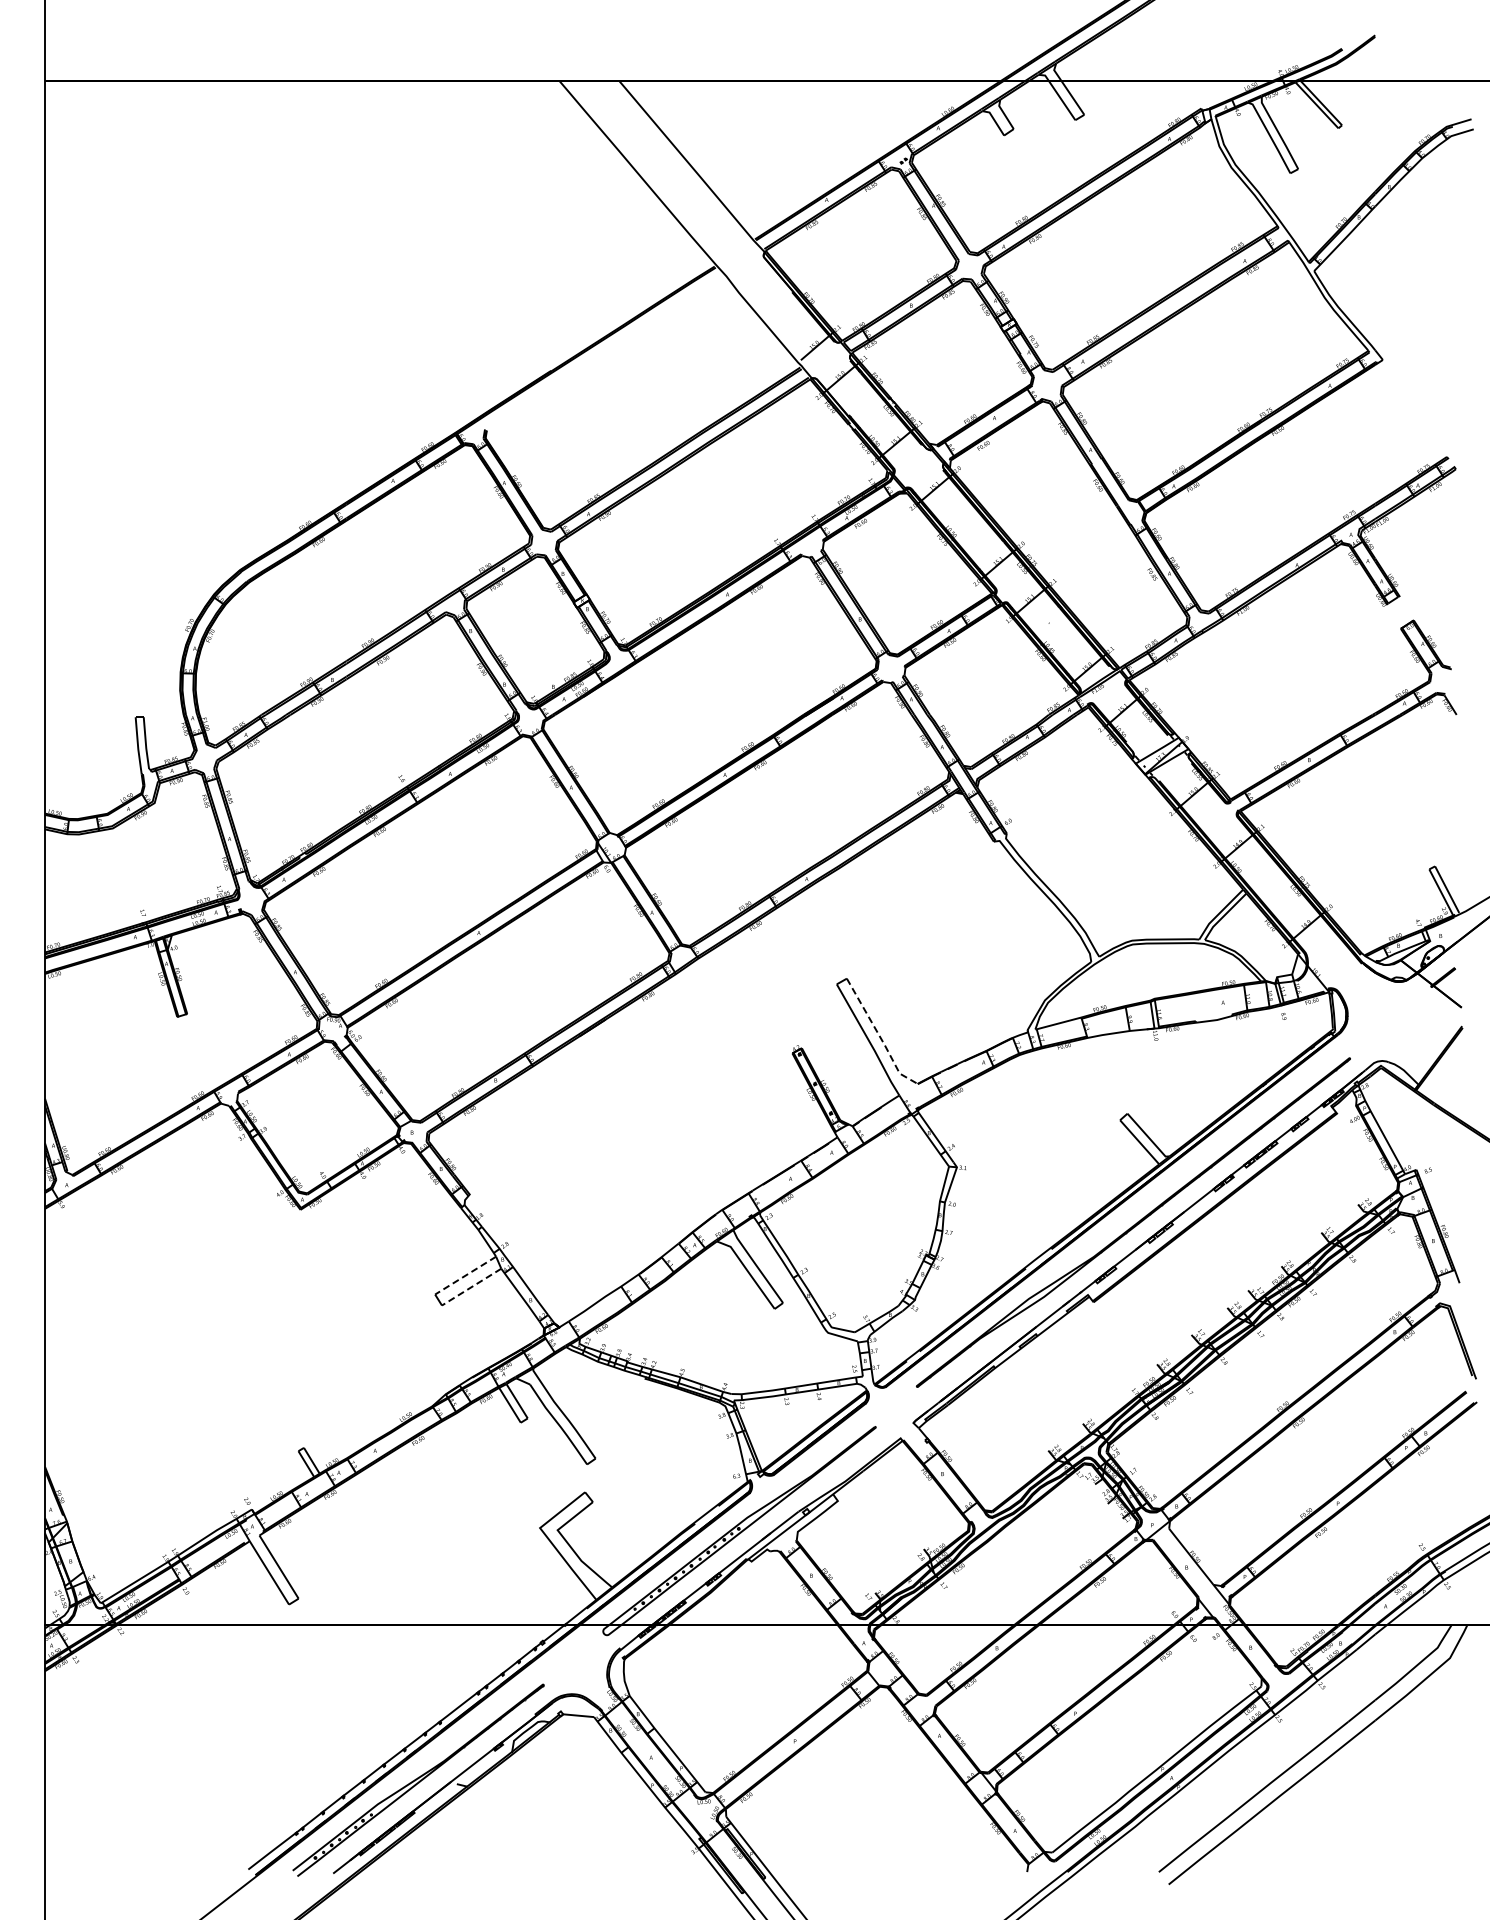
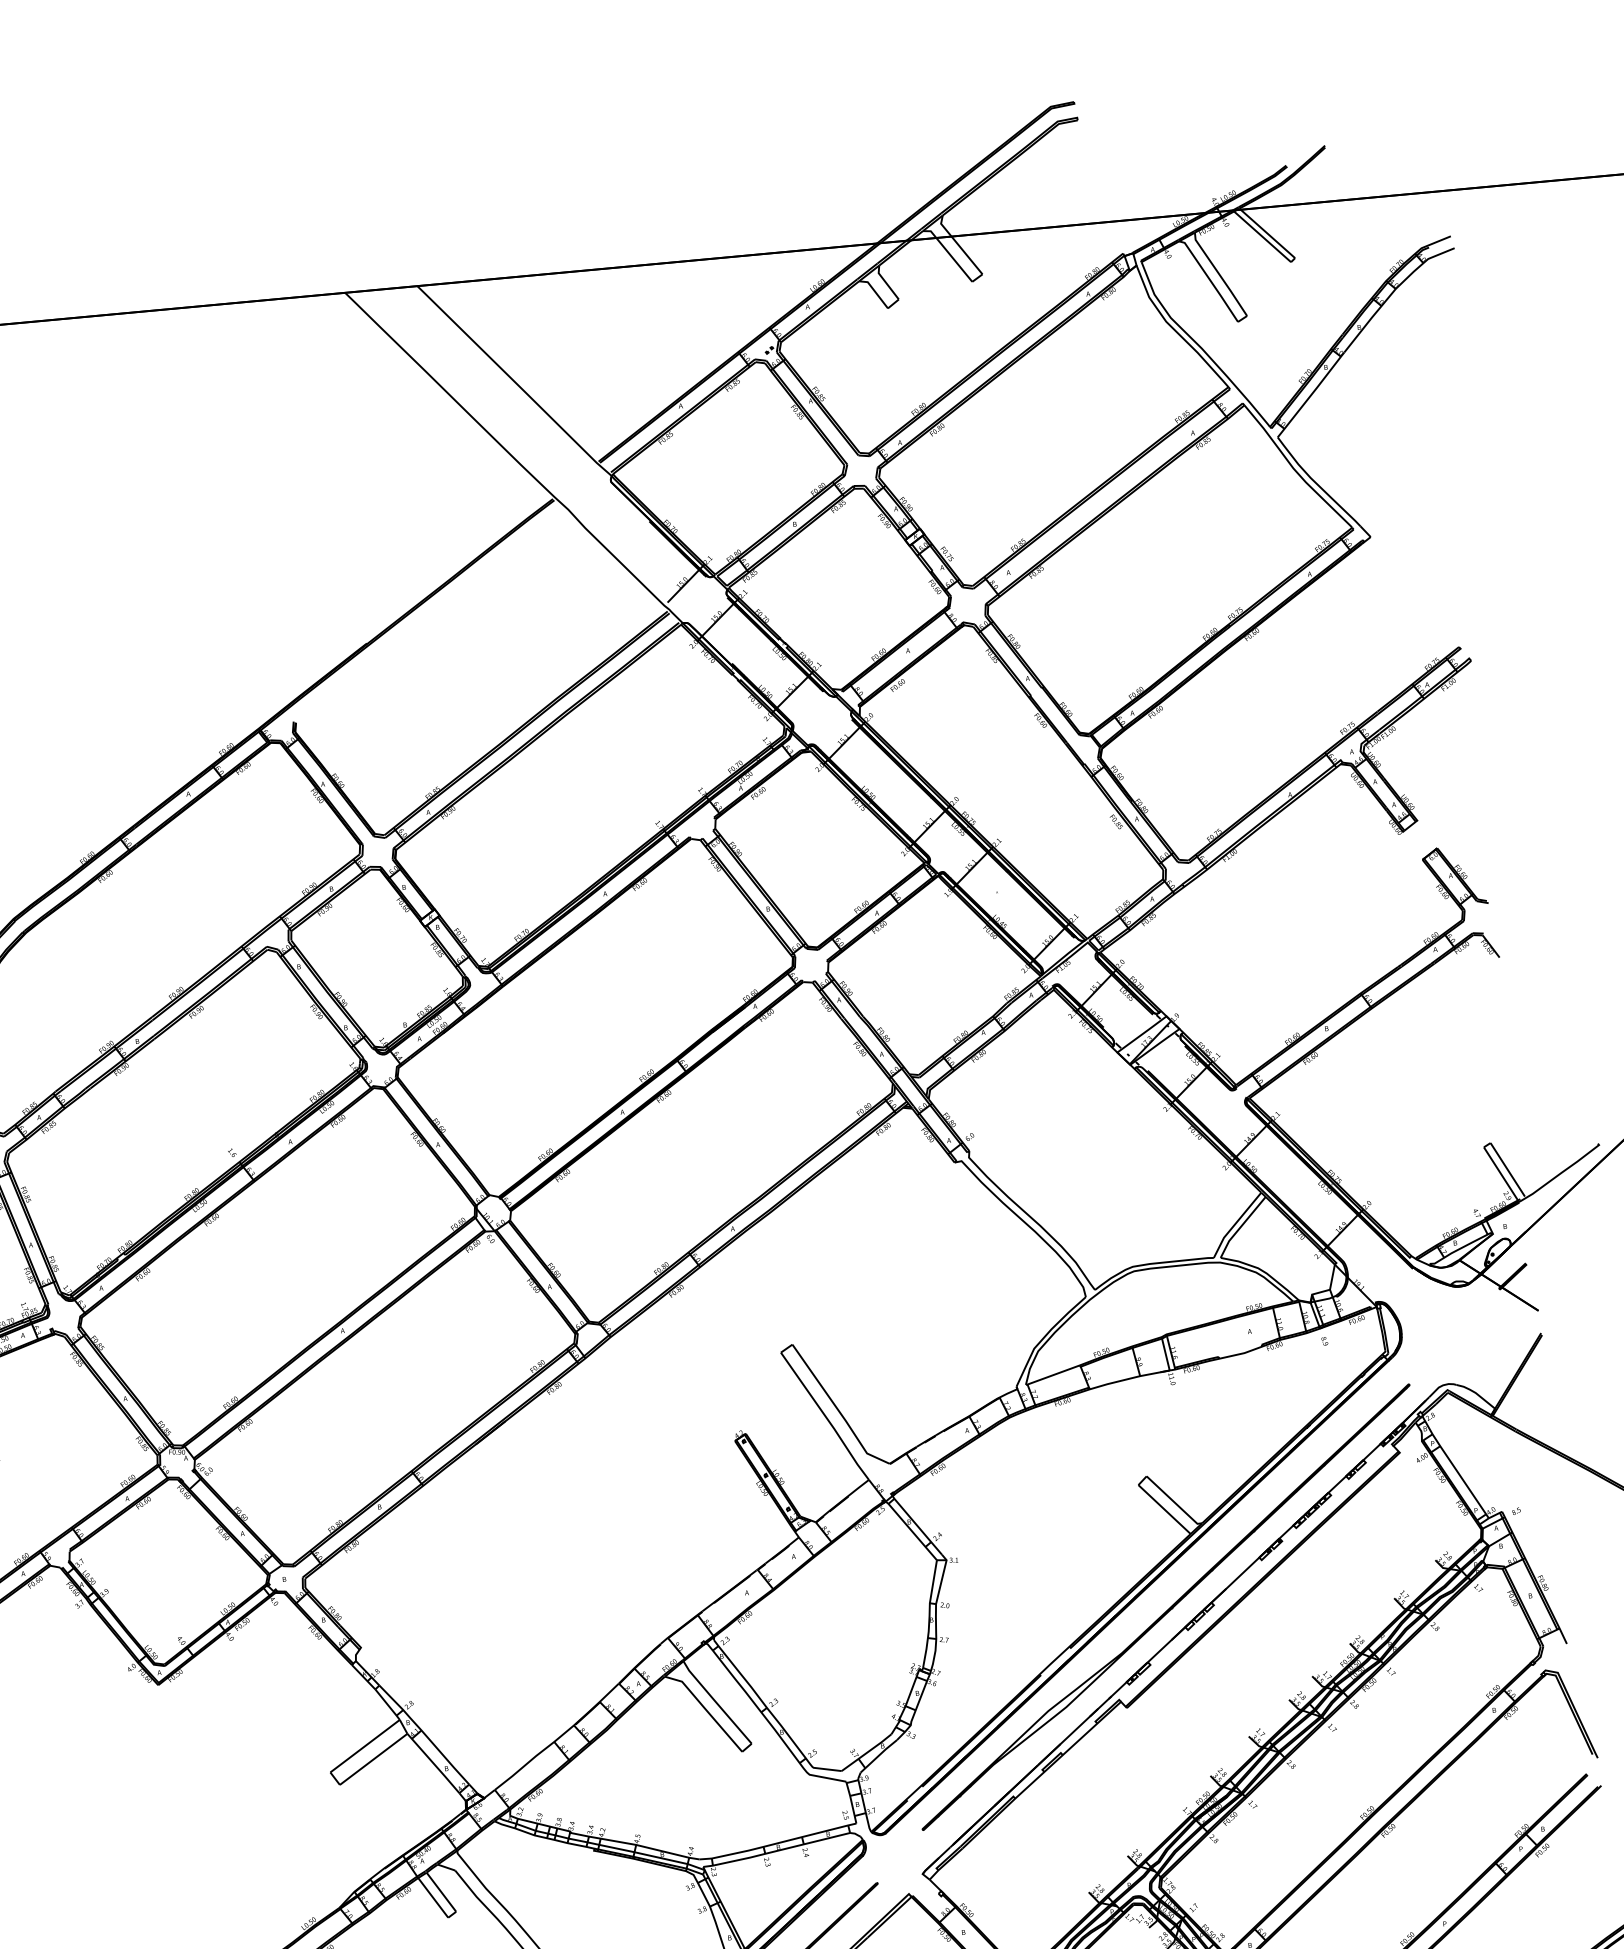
line: (879, 1035) -> (838, 1409), dashed -> solid
line: (465, 1275) -> (364, 1746), dashed -> solid
line: (471, 1287) -> (373, 1759), dashed -> solid

